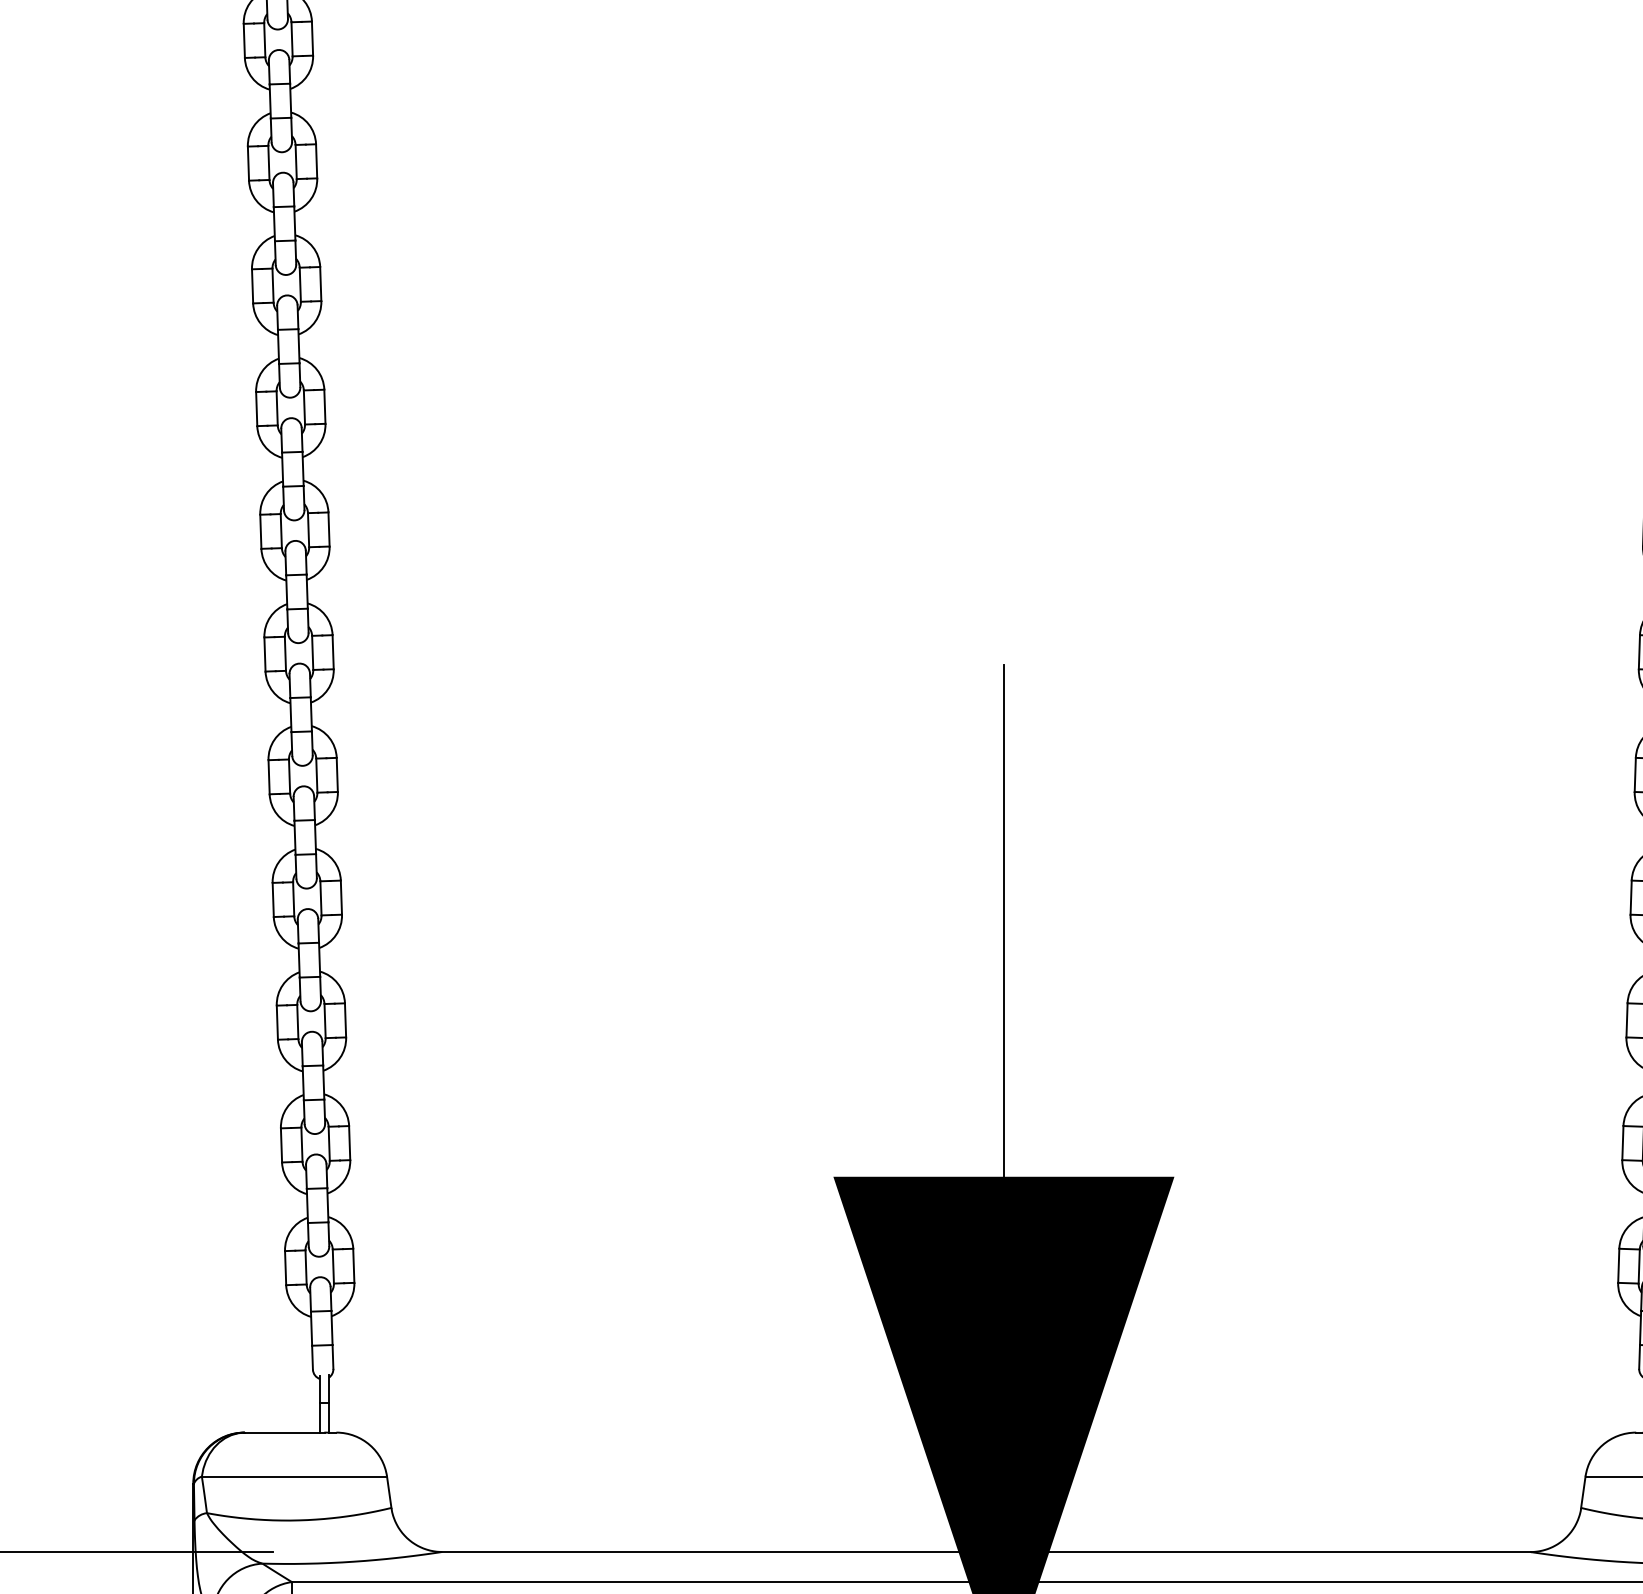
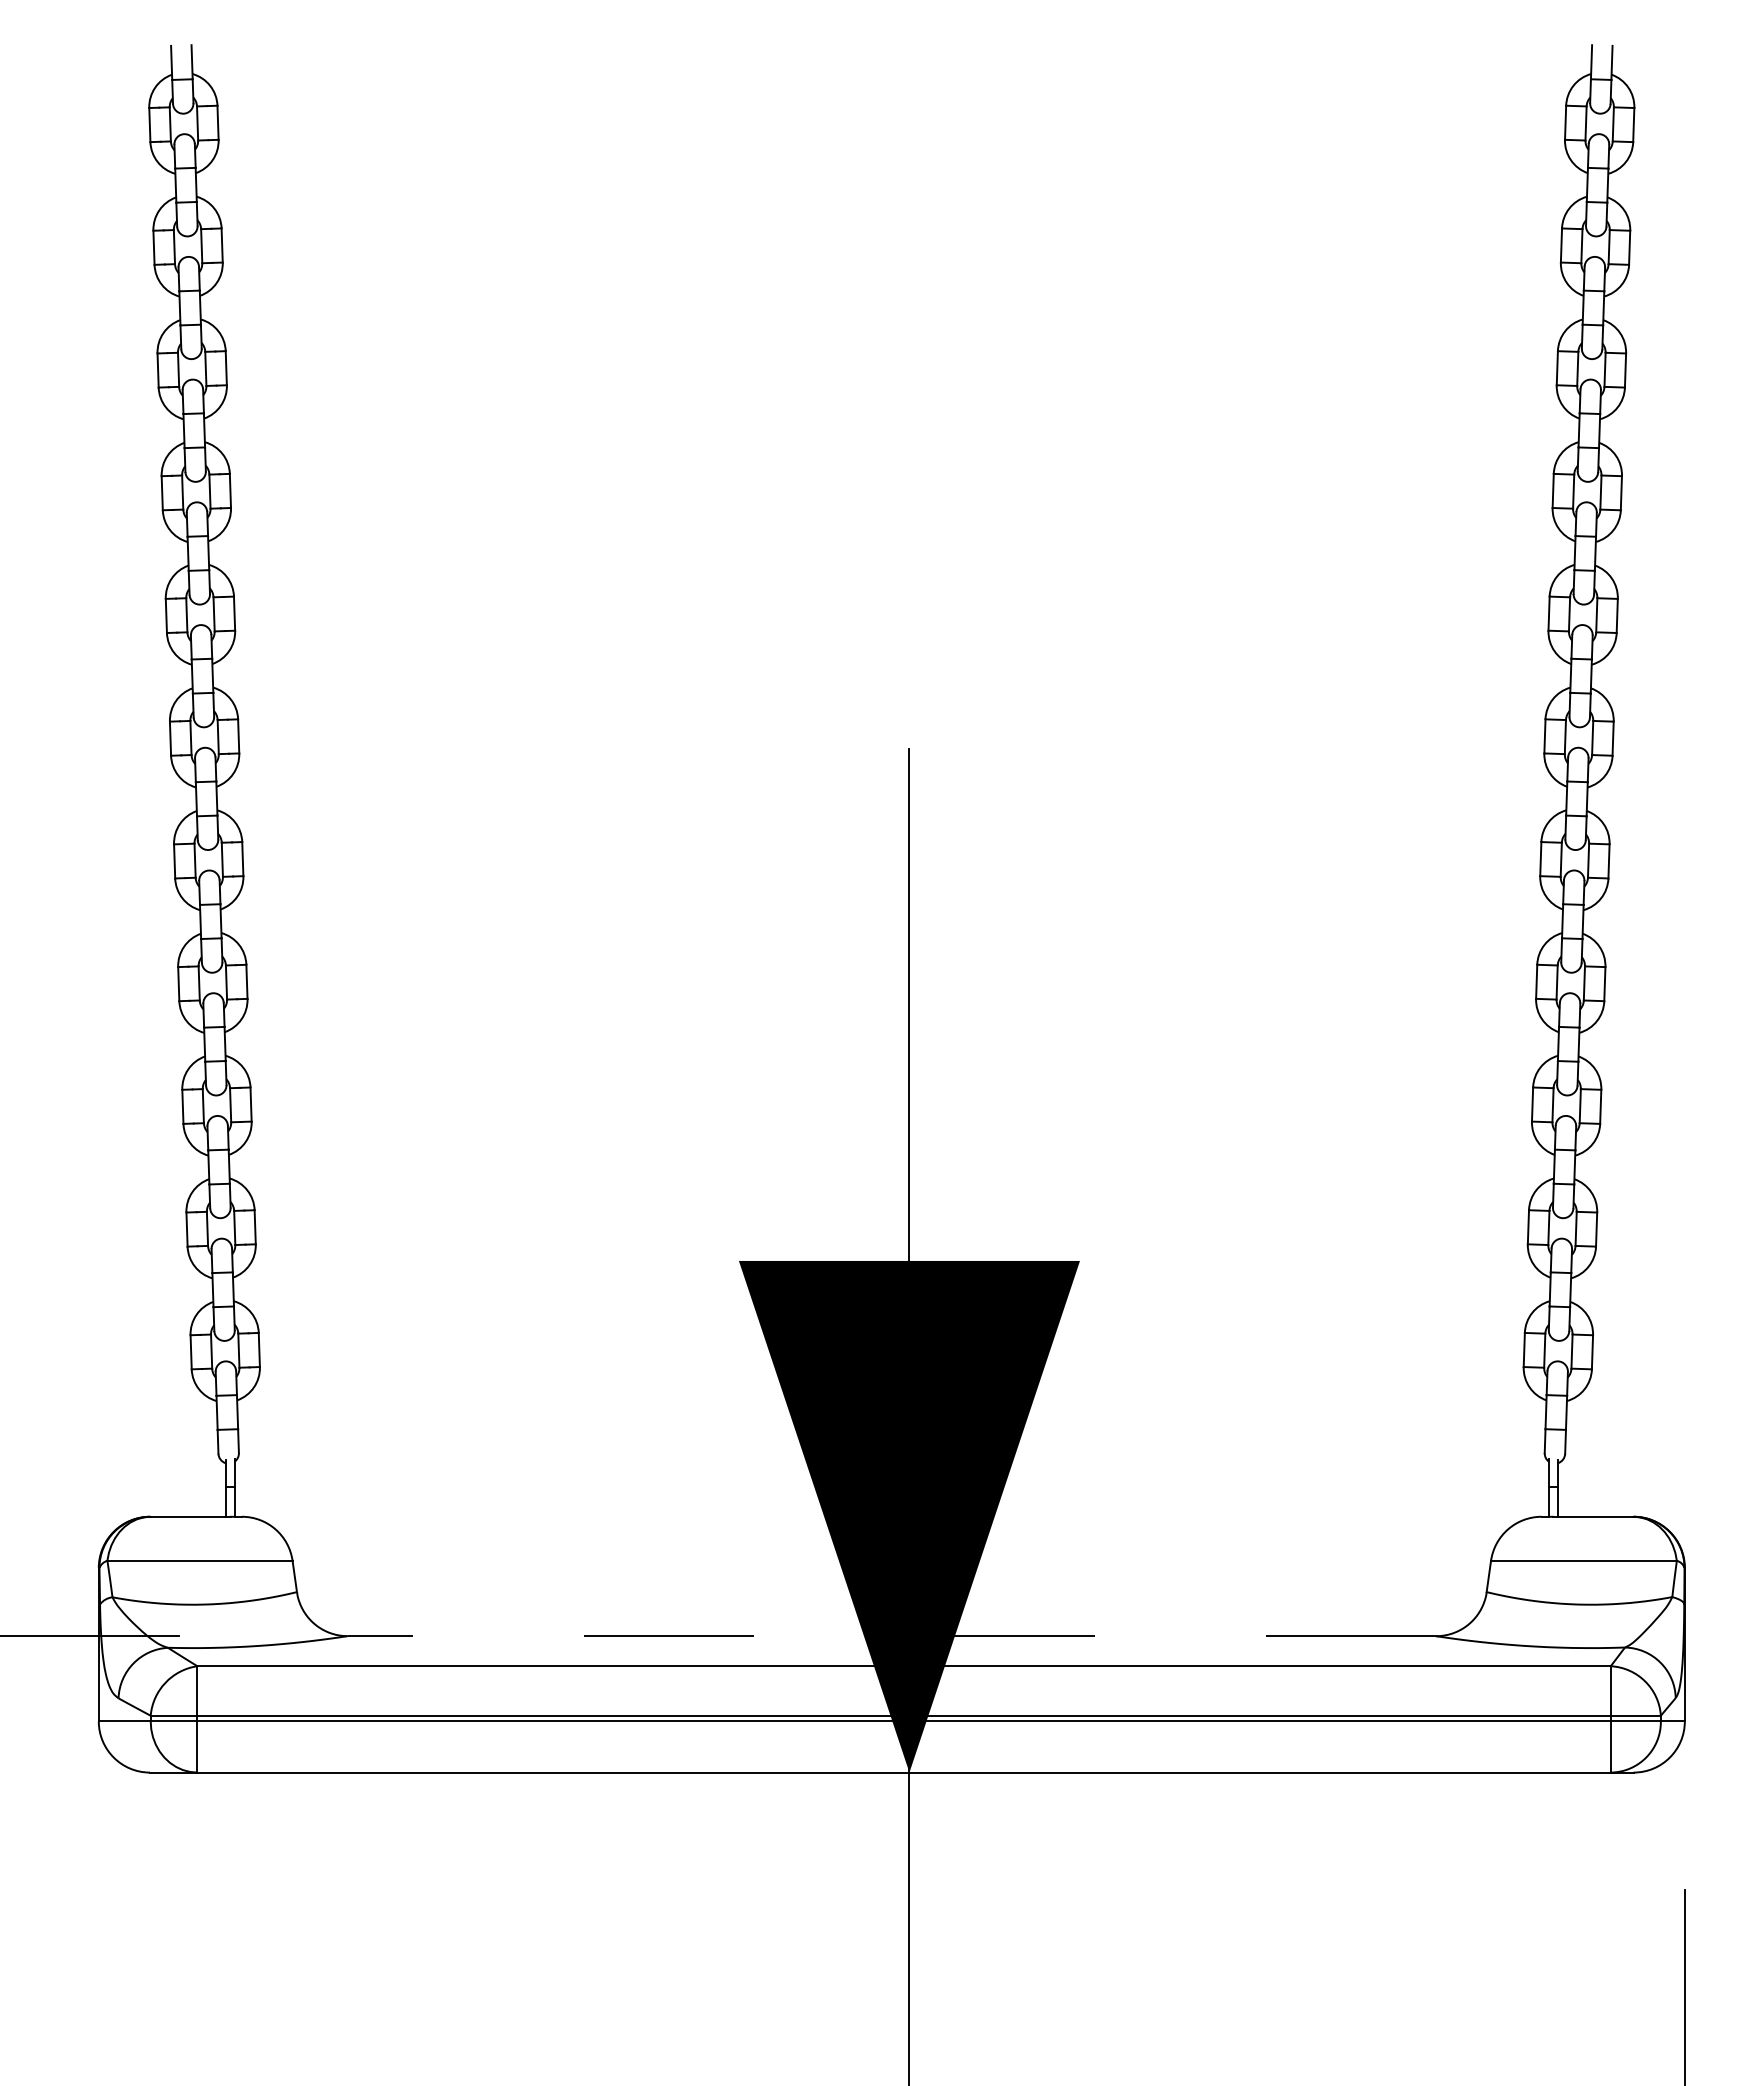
line: (985, 1552) -> (891, 1636), solid -> dashed

